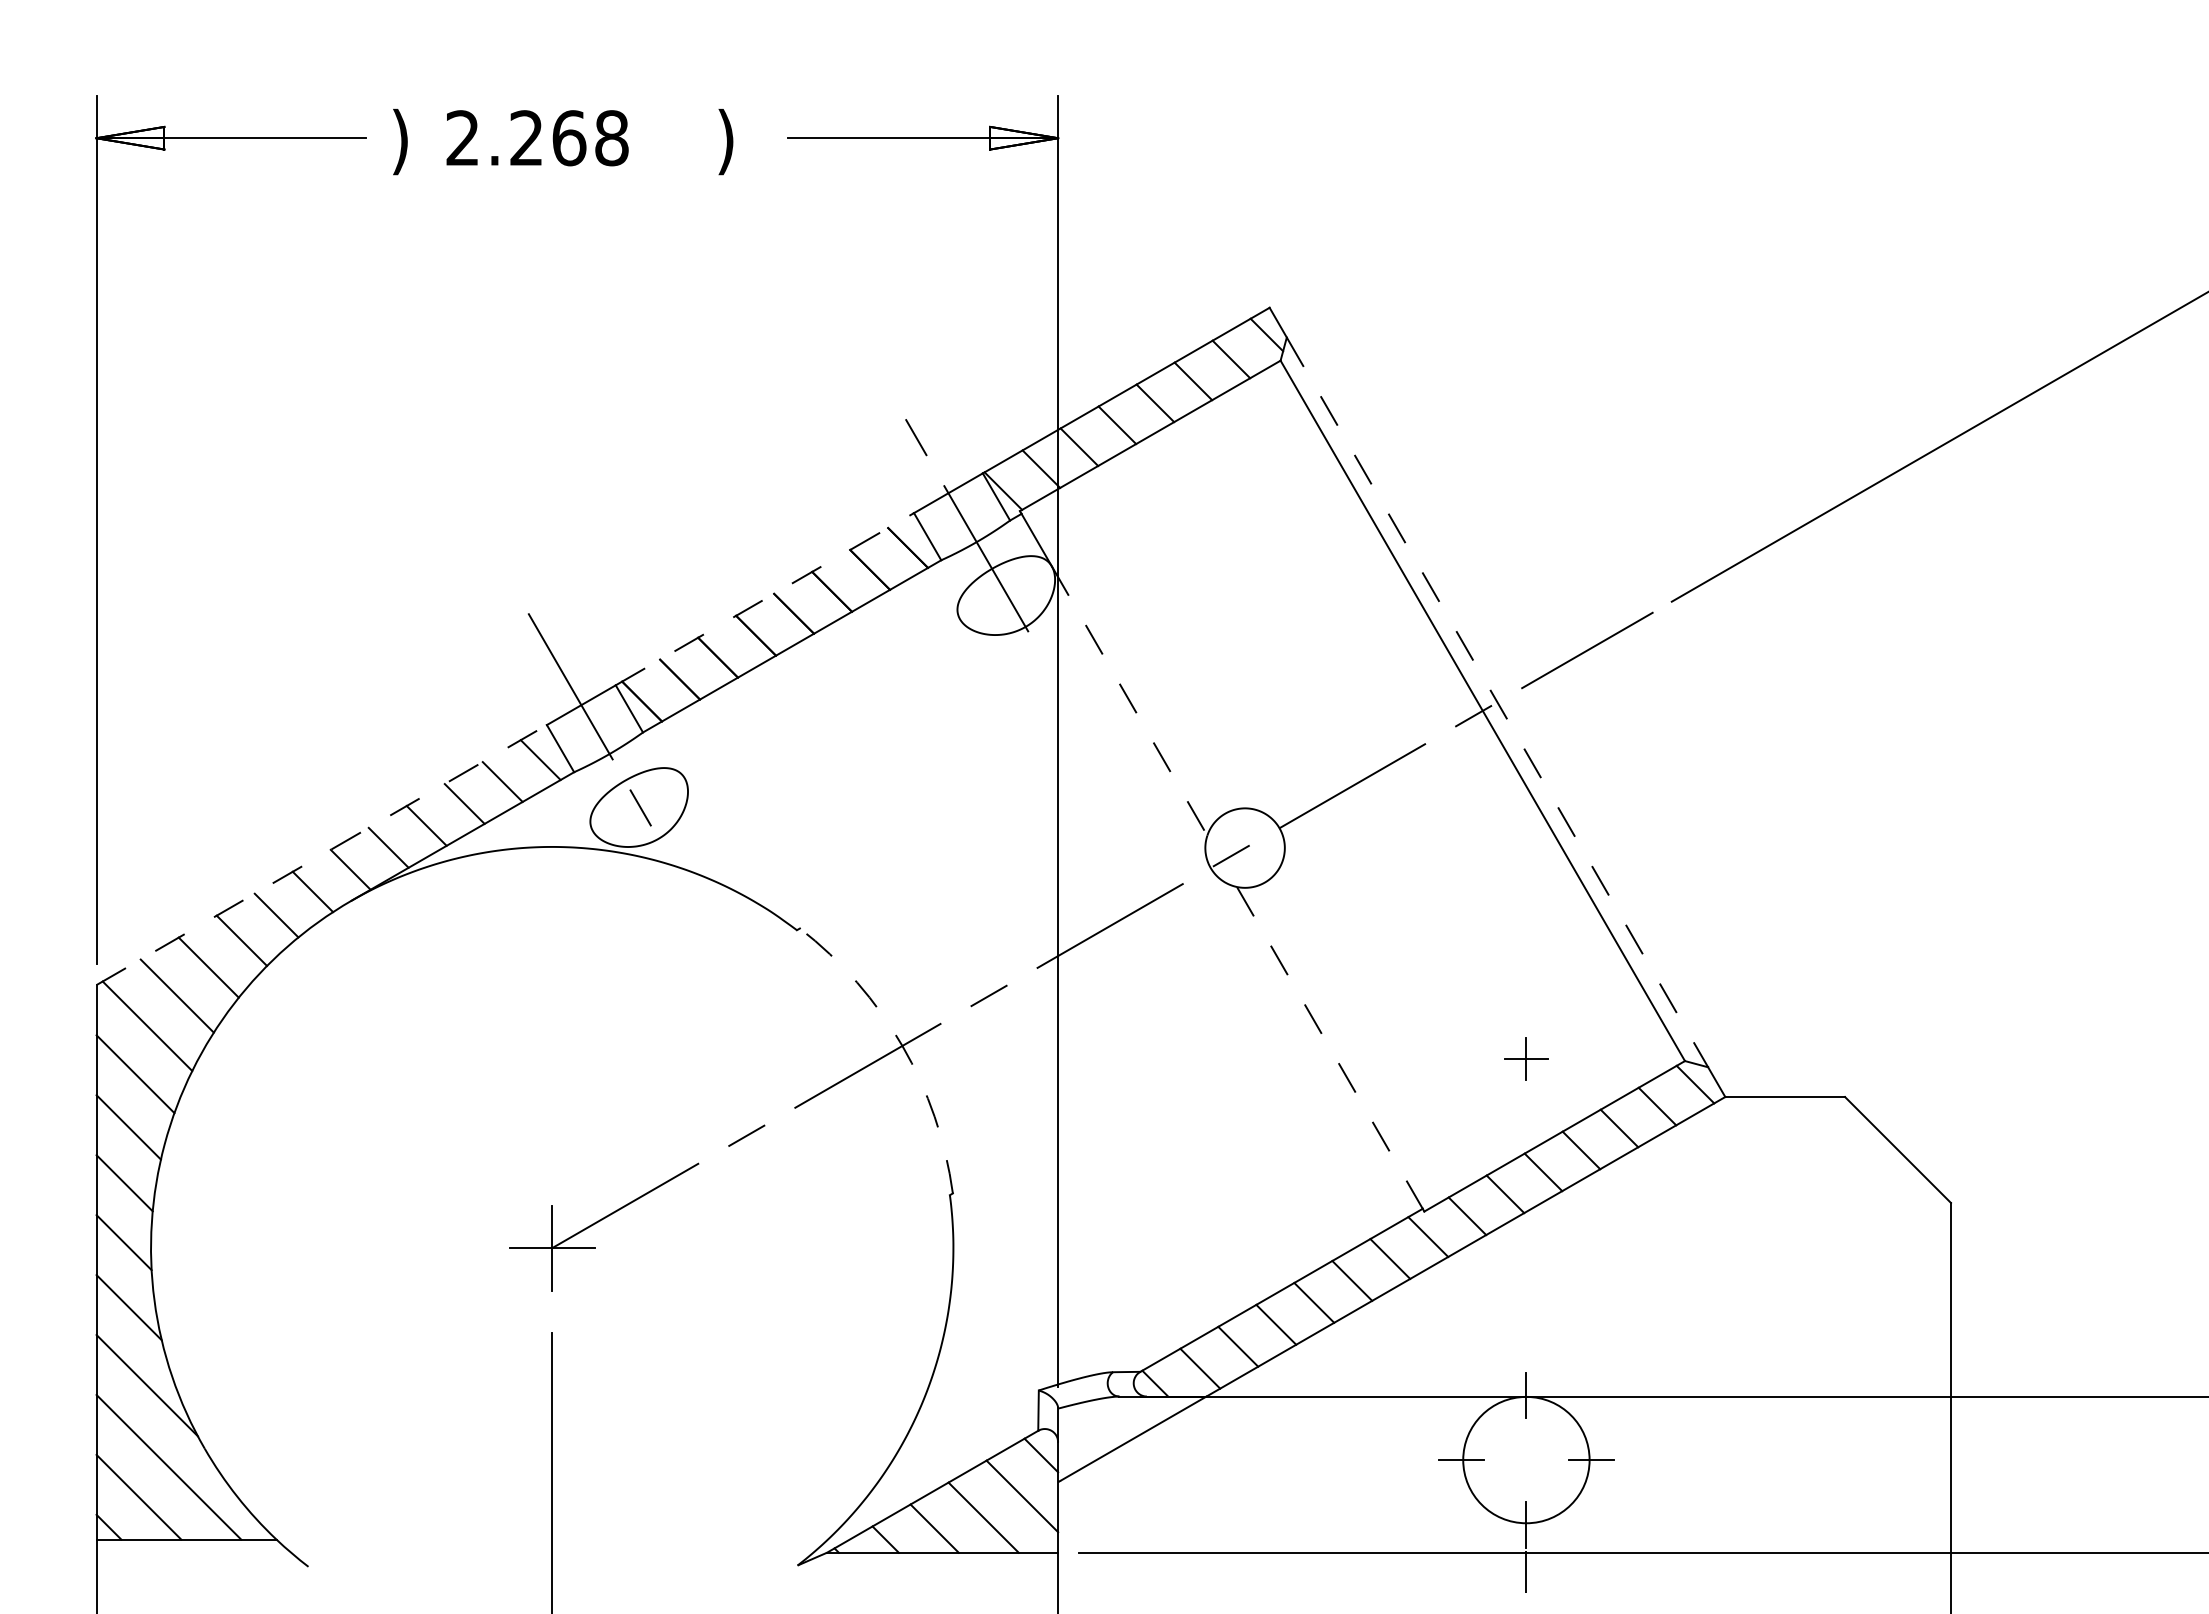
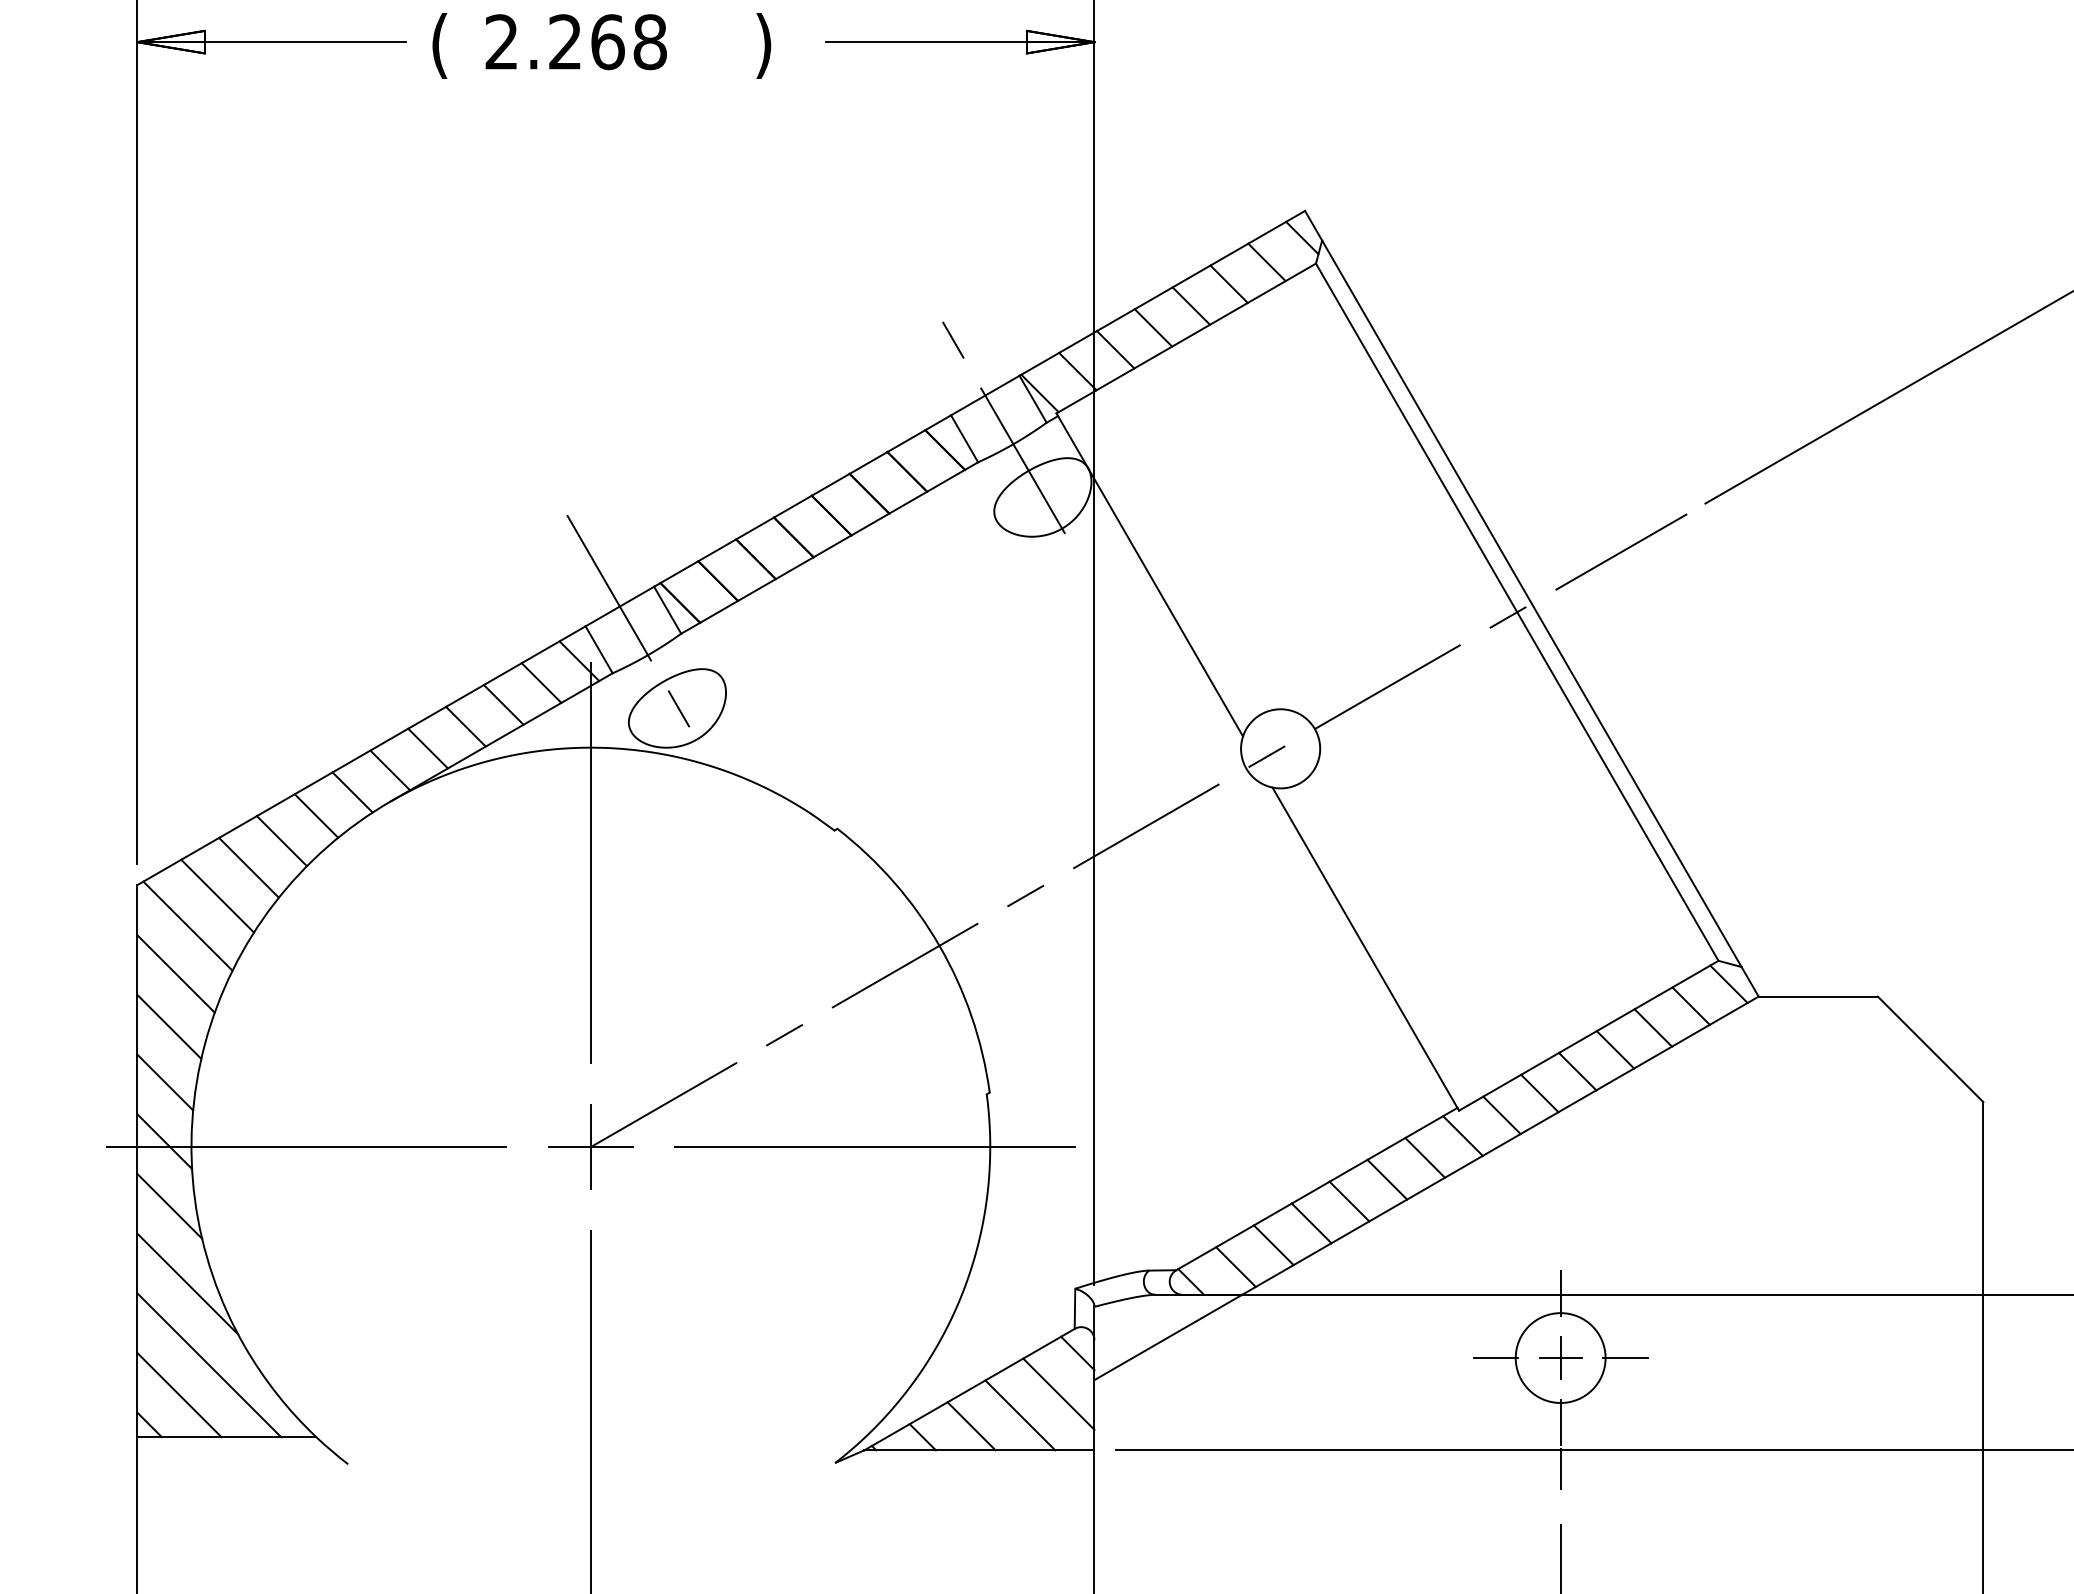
text: (400, 141) -> (439, 45), ) -> (
line: (765, 598) -> (803, 500), dashed -> solid
line: (1129, 701) -> (1165, 602), dashed -> solid
line: (1497, 702) -> (1531, 603), dashed -> solid
line: (322, 854) -> (362, 755), dashed -> solid
line: (552, 962) -> (591, 862), added
arc: (902, 1045) -> (939, 945), dashed -> solid
line: (1329, 1047) -> (1364, 947), dashed -> solid
part: (1526, 1058) -> (1560, 1357), moved
line: (266, 1248) -> (306, 1147), added
line: (837, 1248) -> (874, 1147), added
circle: (1526, 1459) -> (1560, 1357), size x0.71

